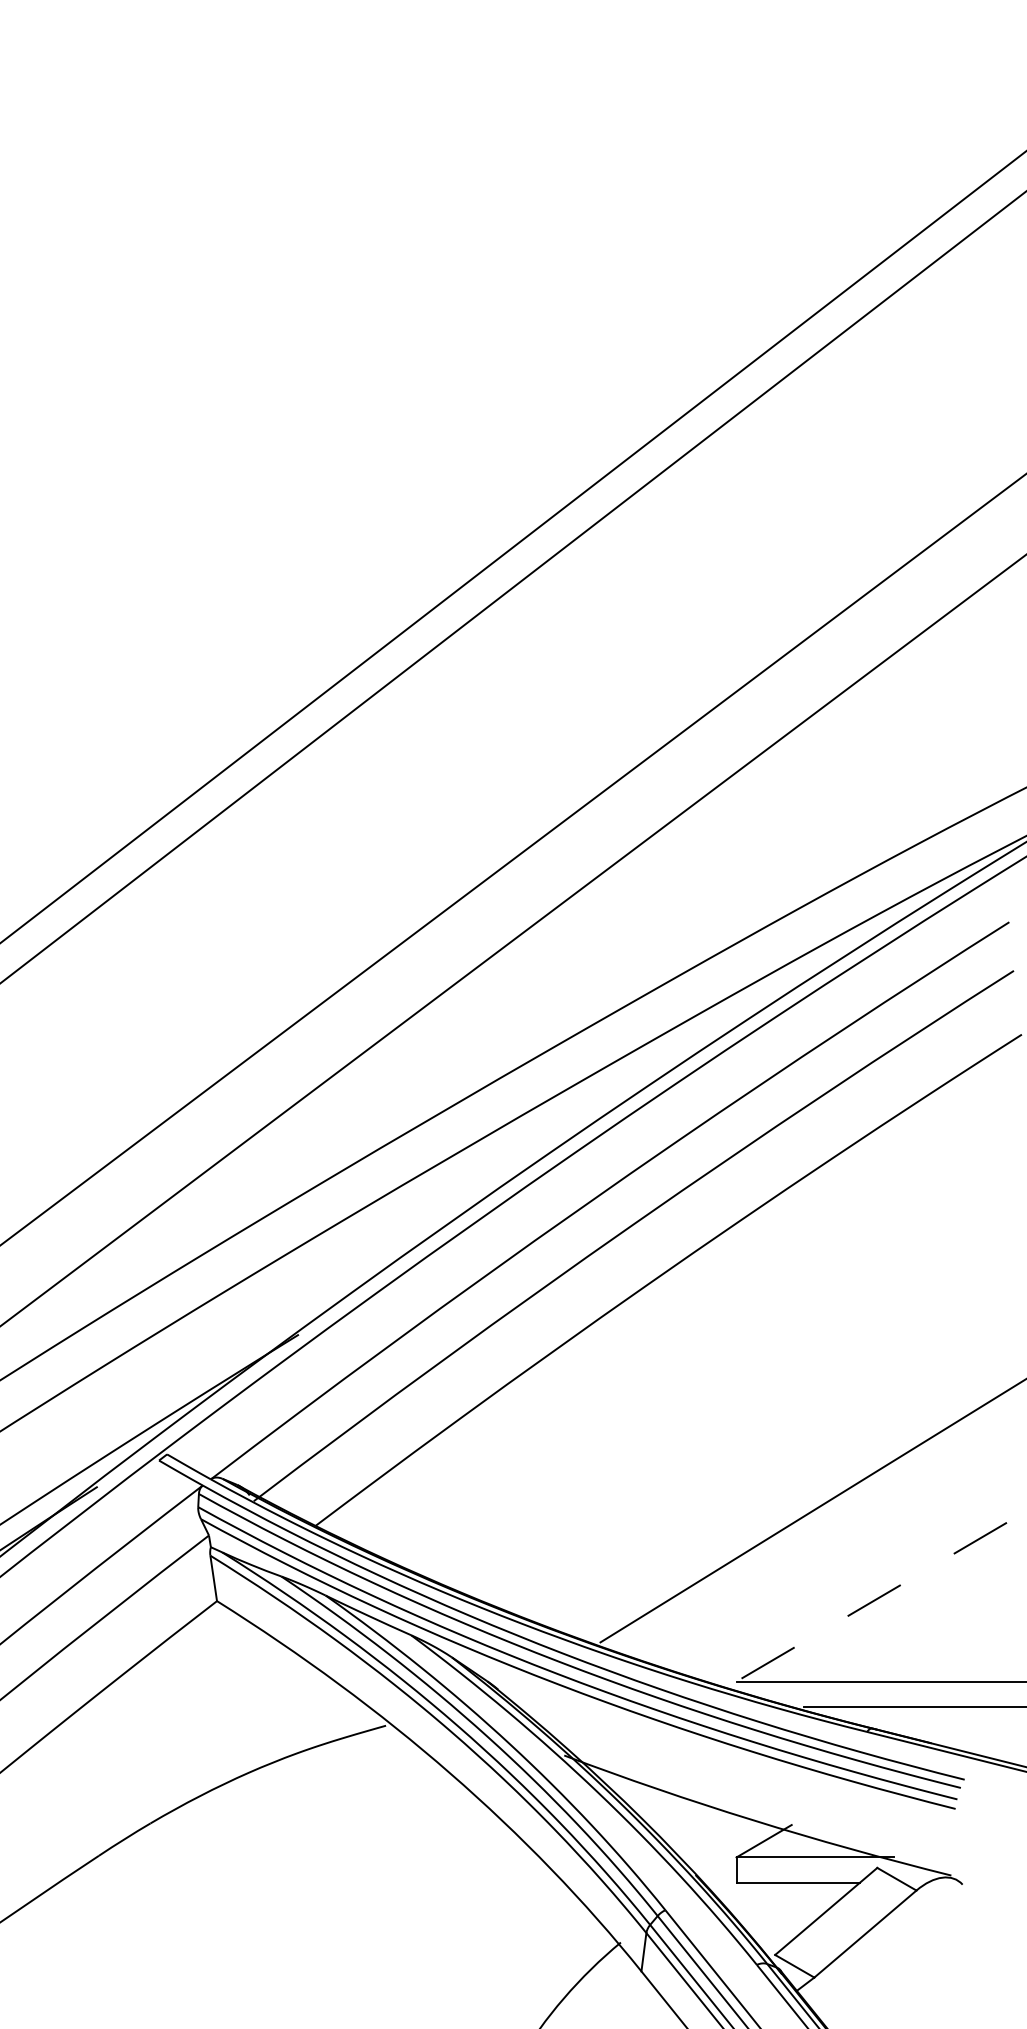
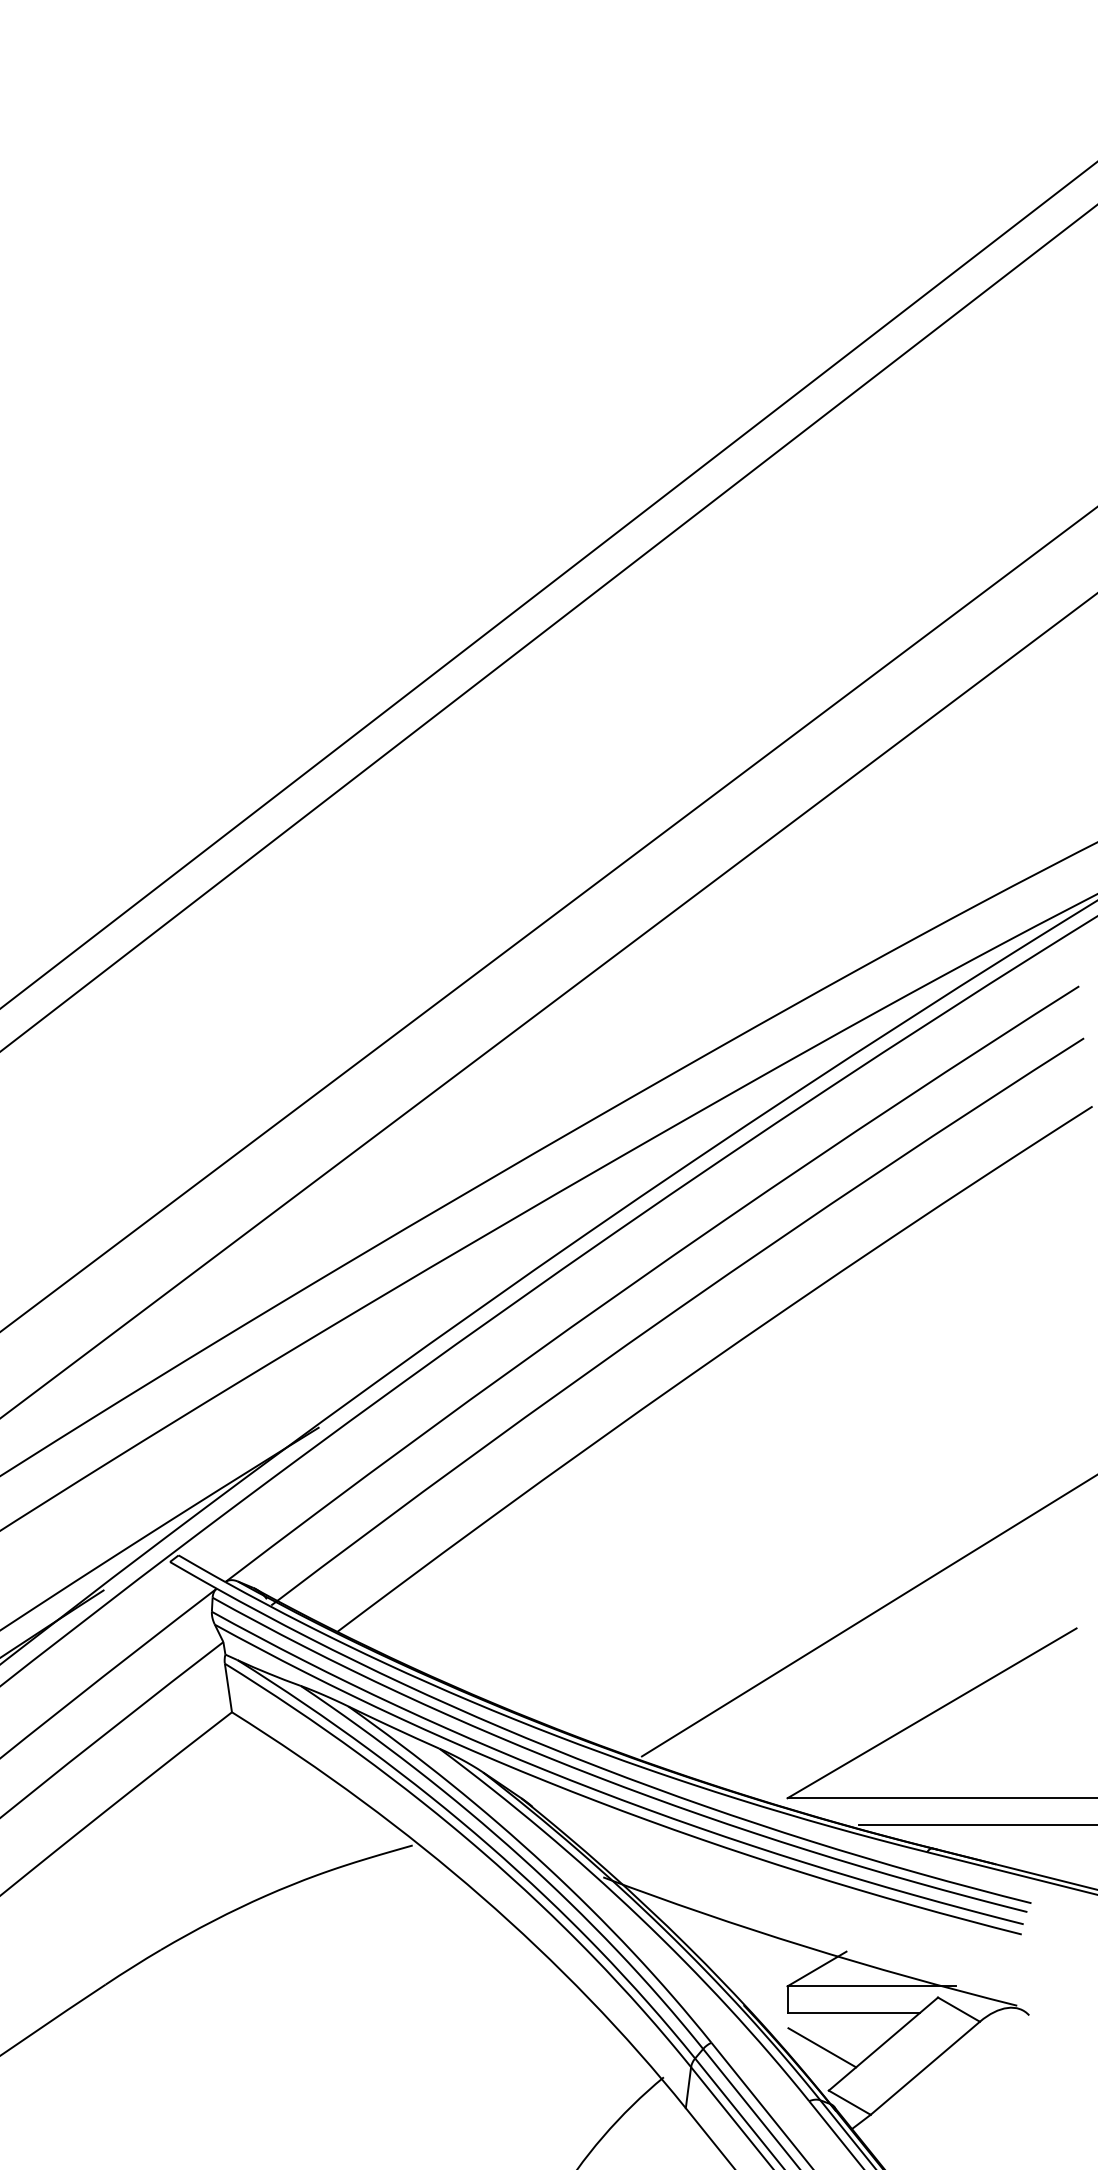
line: (872, 1602) -> (932, 1713), dashed -> solid
line: (769, 1914) -> (822, 2047), added

